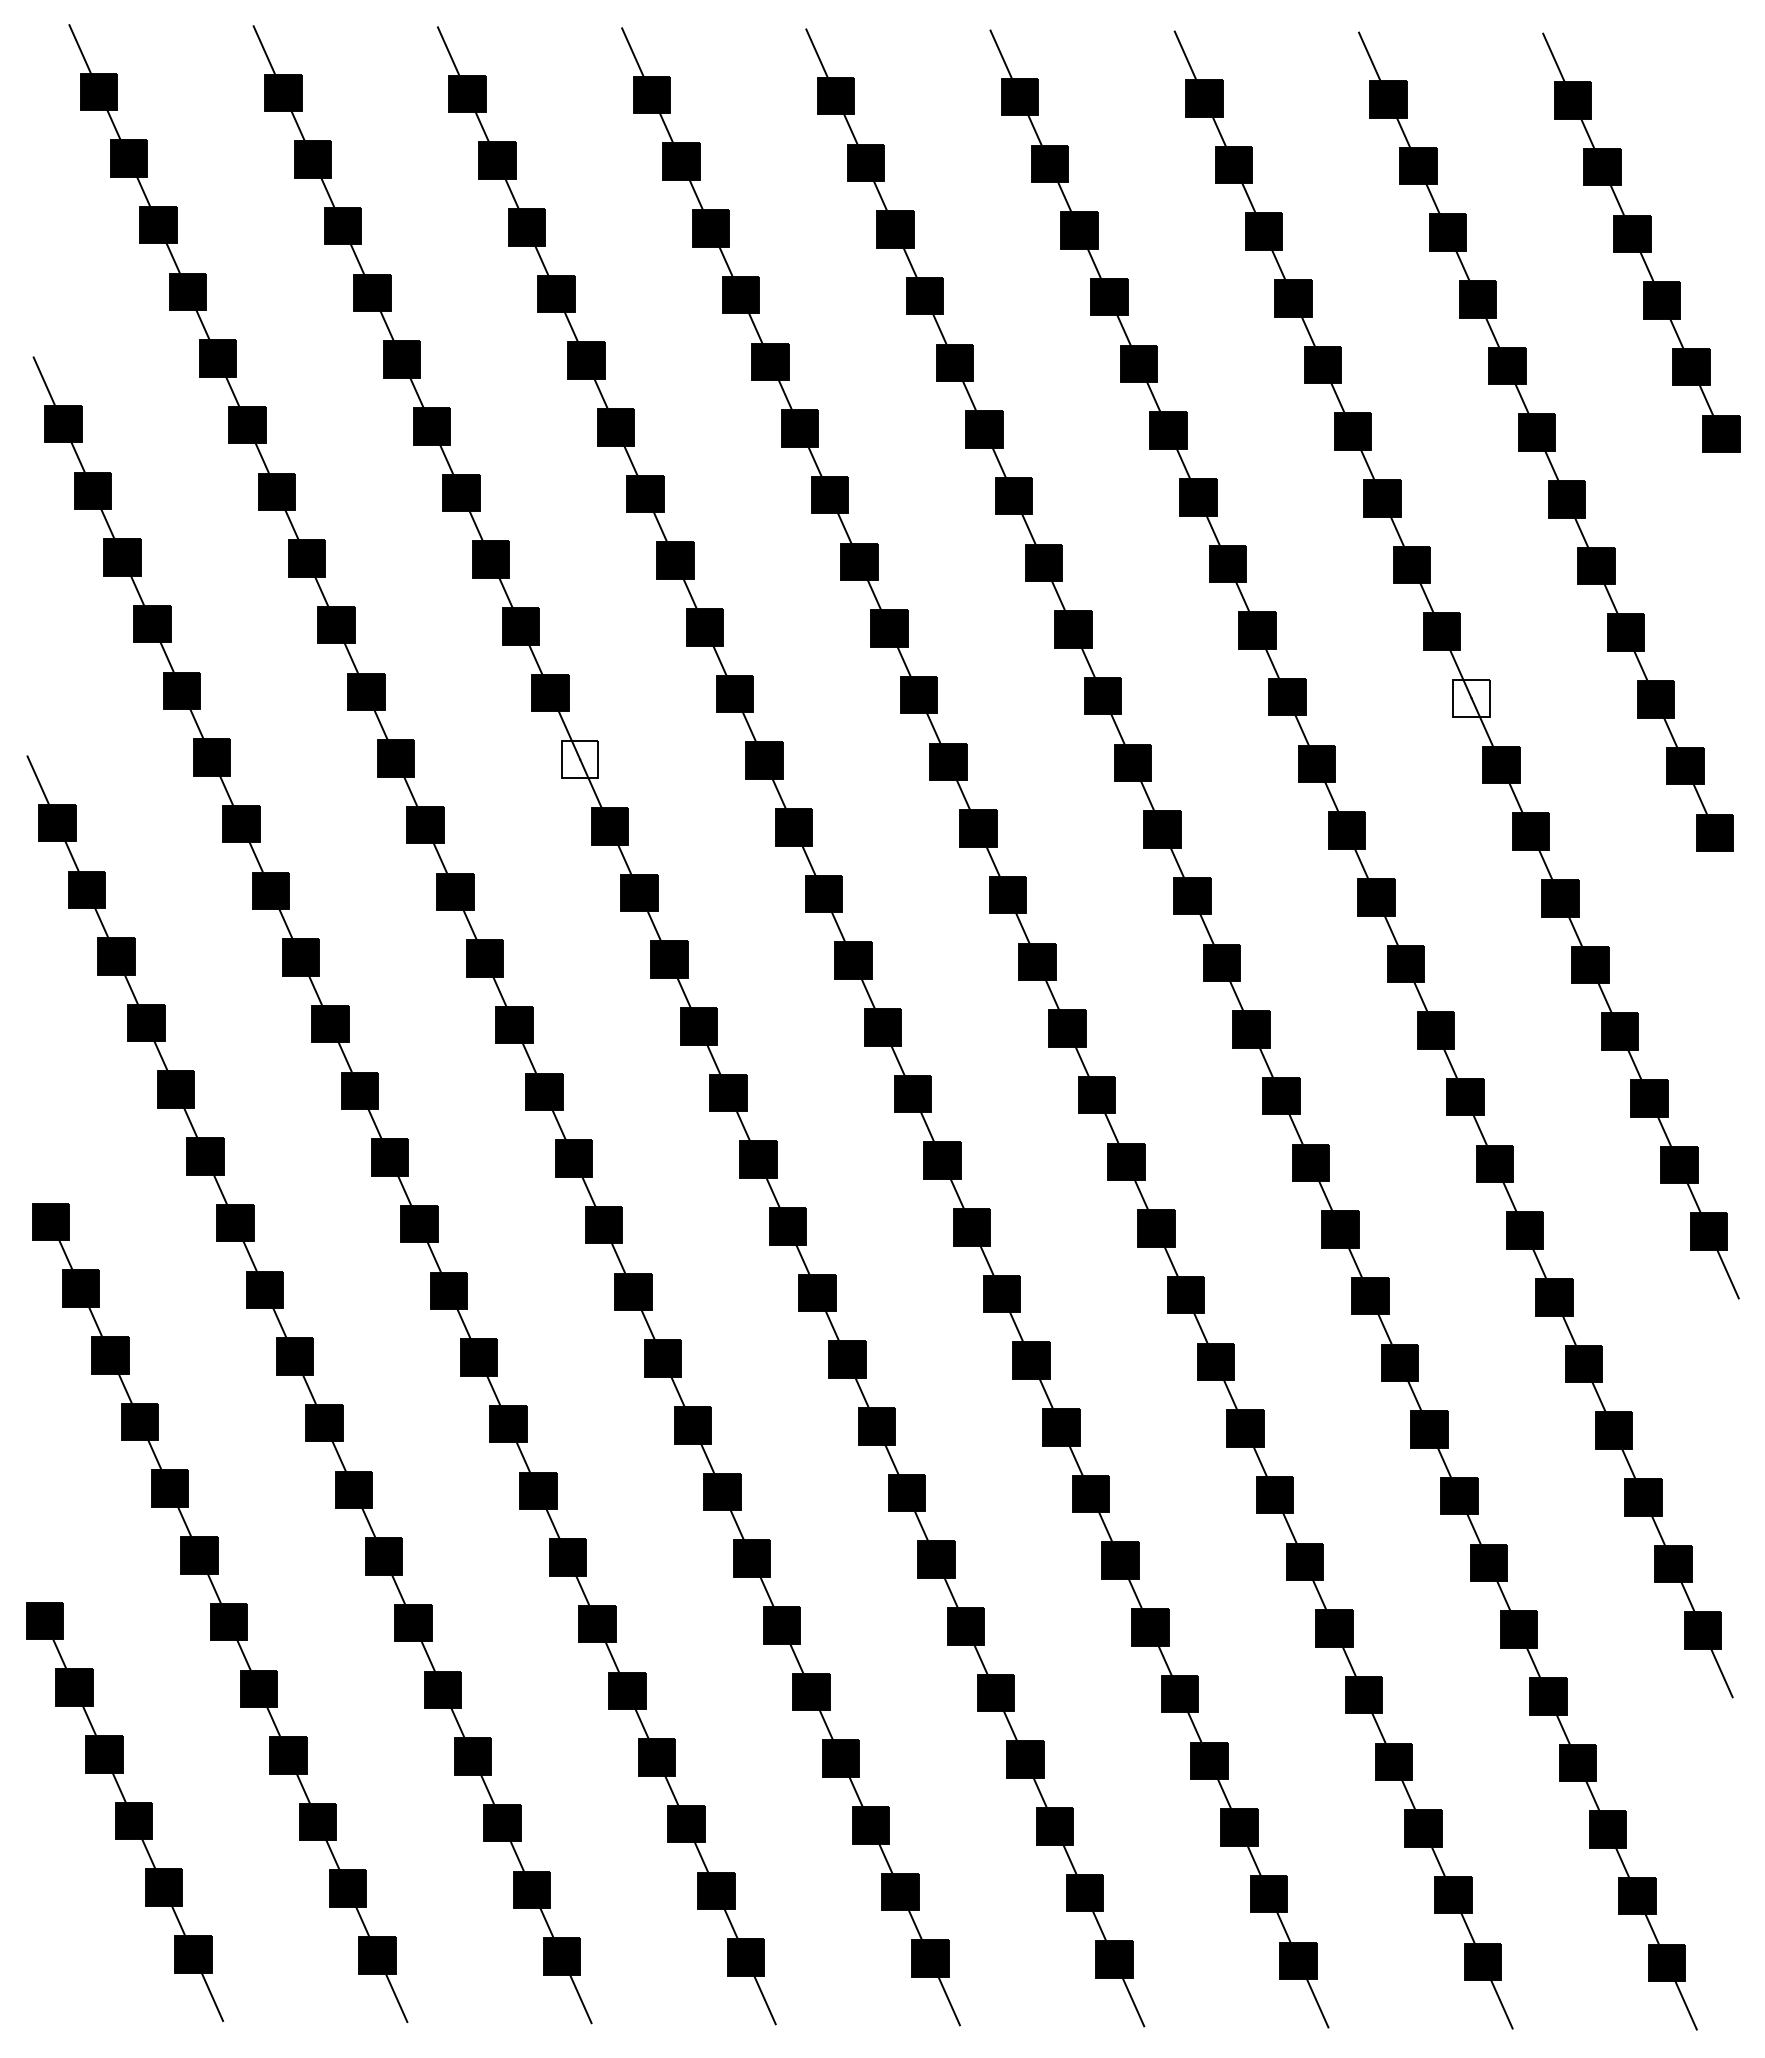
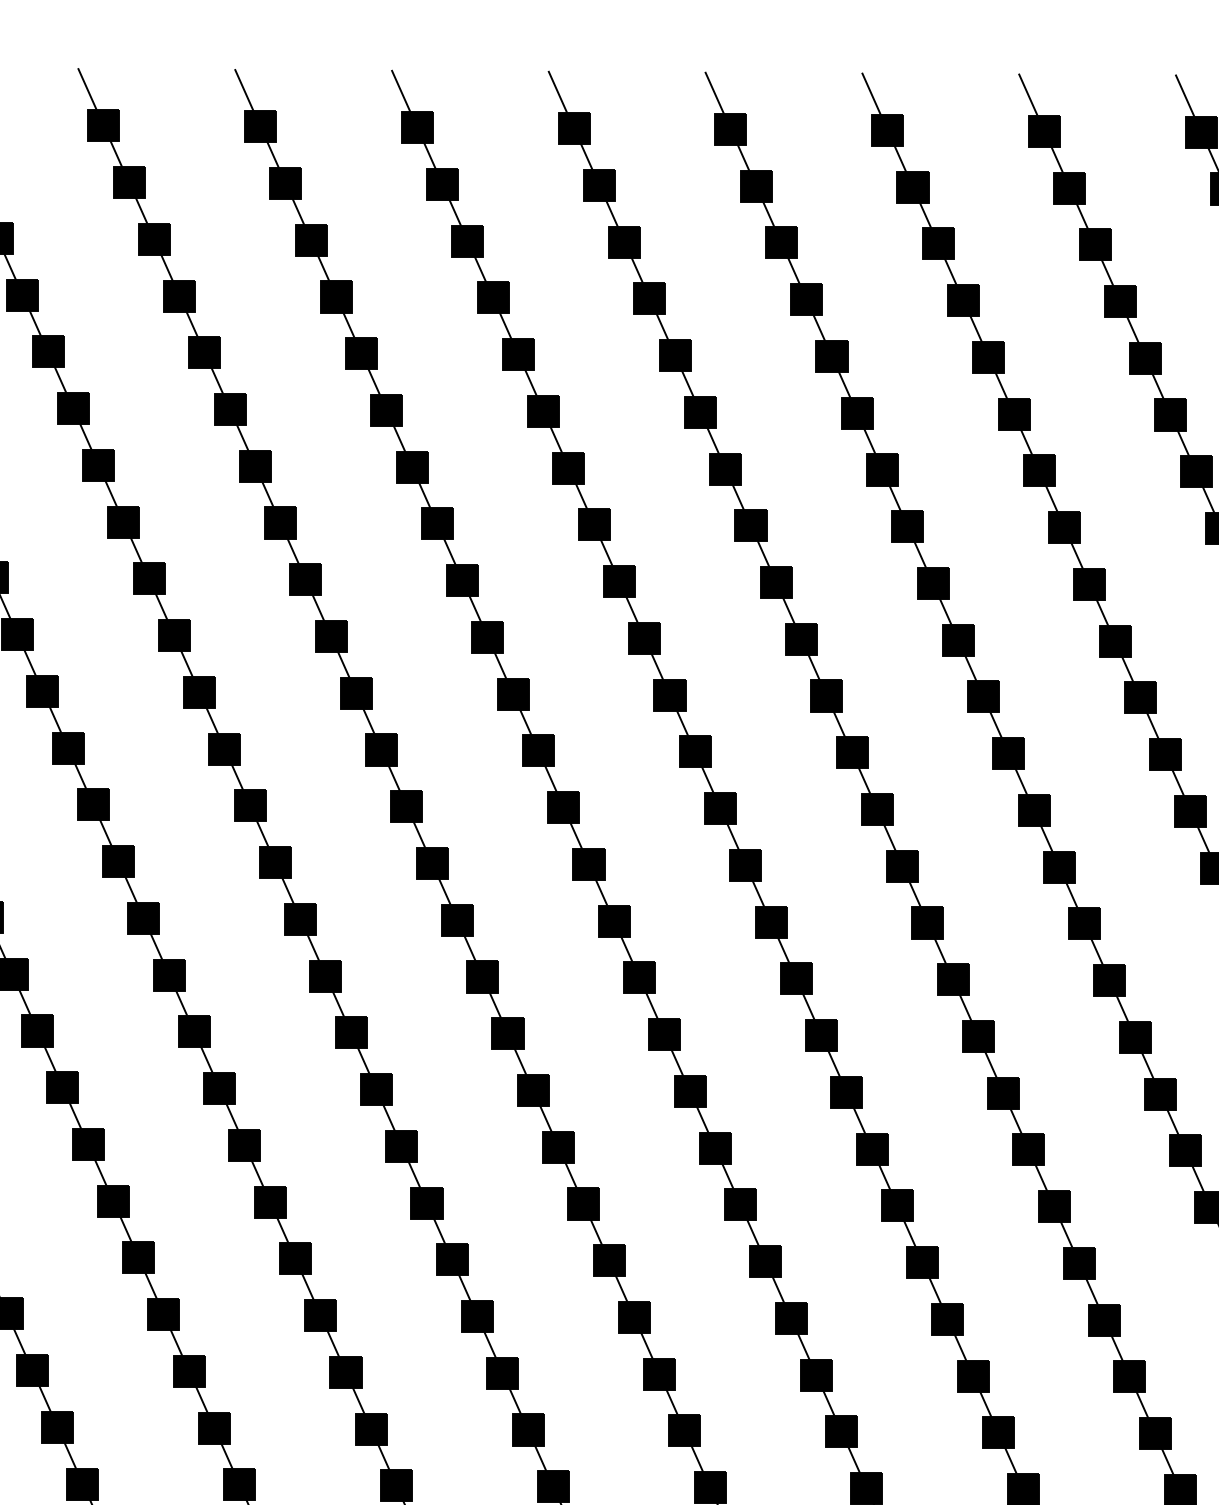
fill: (1471, 698) -> (1114, 641), added
fill: (580, 759) -> (356, 693), added

